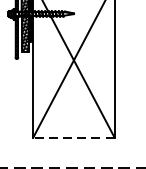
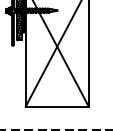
line: (74, 137) -> (57, 106), dashed -> solid

